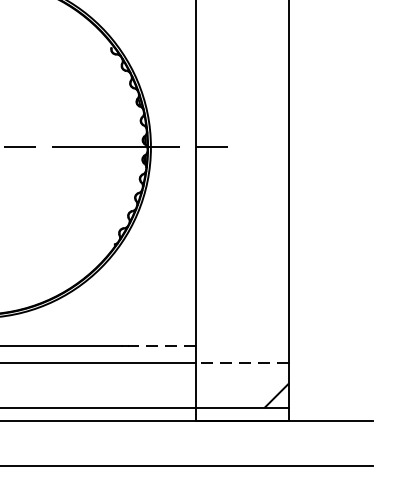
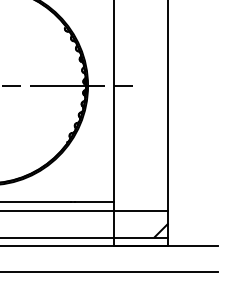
line: (162, 345) -> (94, 201), dashed -> solid
line: (240, 363) -> (140, 211), dashed -> solid

